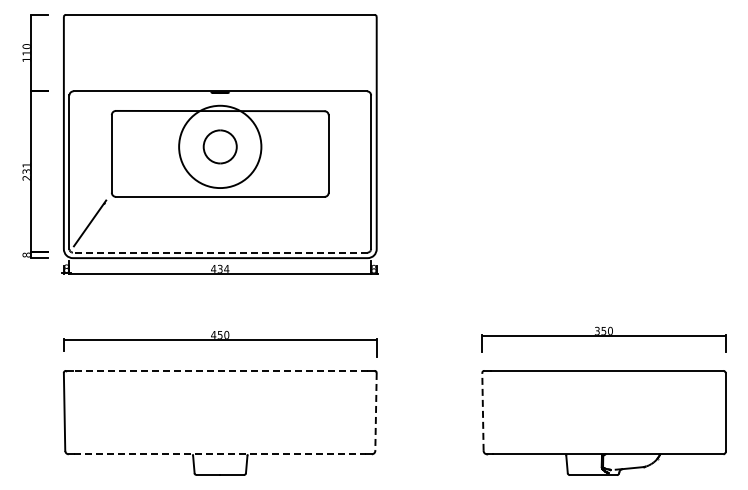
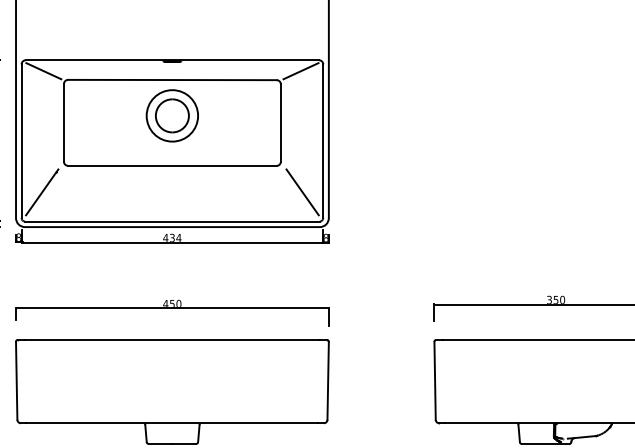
line: (91, 102) -> (43, 71), added
line: (348, 102) -> (300, 71), added
circle: (219, 146) -> (171, 115), size x0.62
line: (350, 223) -> (302, 192), added
line: (219, 252) -> (171, 221), dashed -> solid
line: (219, 370) -> (171, 339), dashed -> solid
line: (376, 411) -> (328, 380), dashed -> solid
line: (482, 411) -> (434, 380), dashed -> solid
line: (220, 454) -> (172, 423), dashed -> solid

